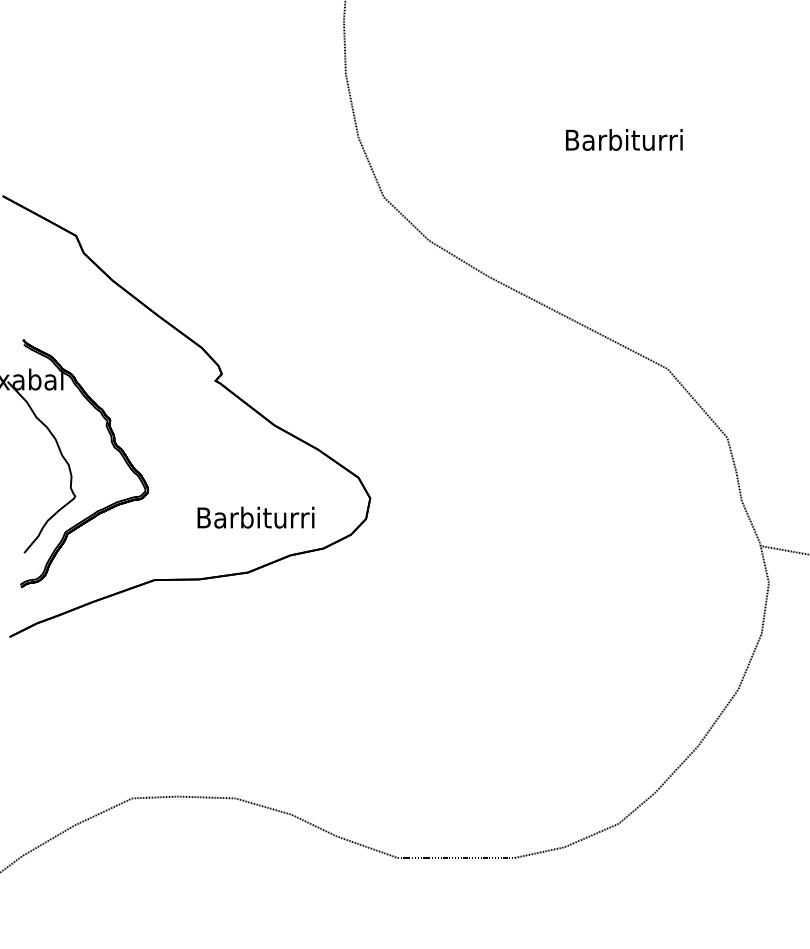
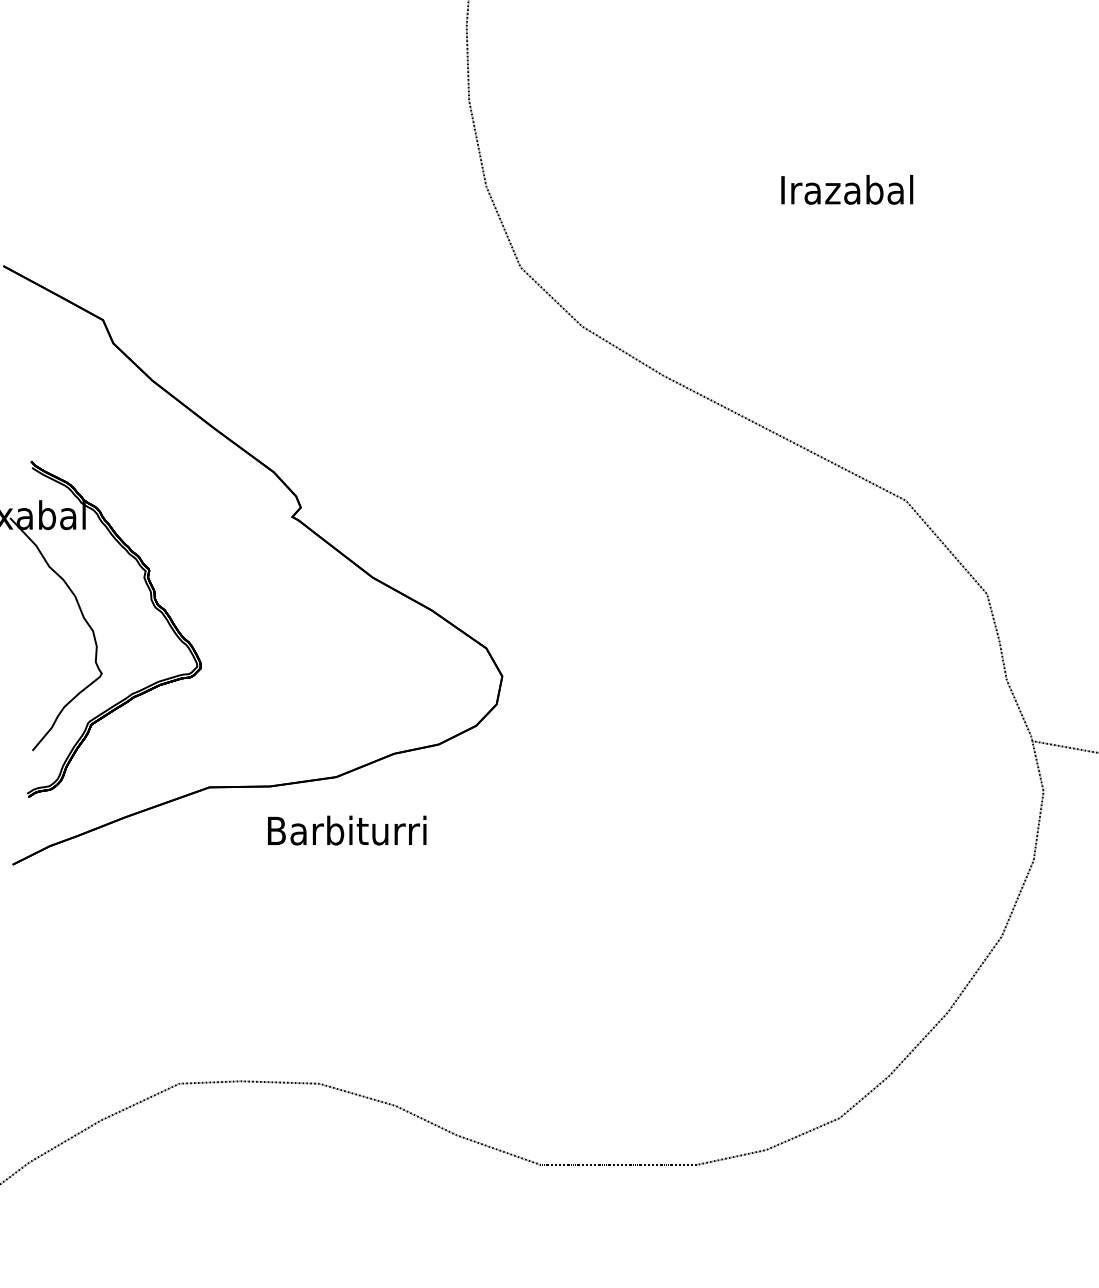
text: (624, 139) -> (847, 189), Barbiturri -> Irazabal
text: (256, 517) -> (347, 830), moved

